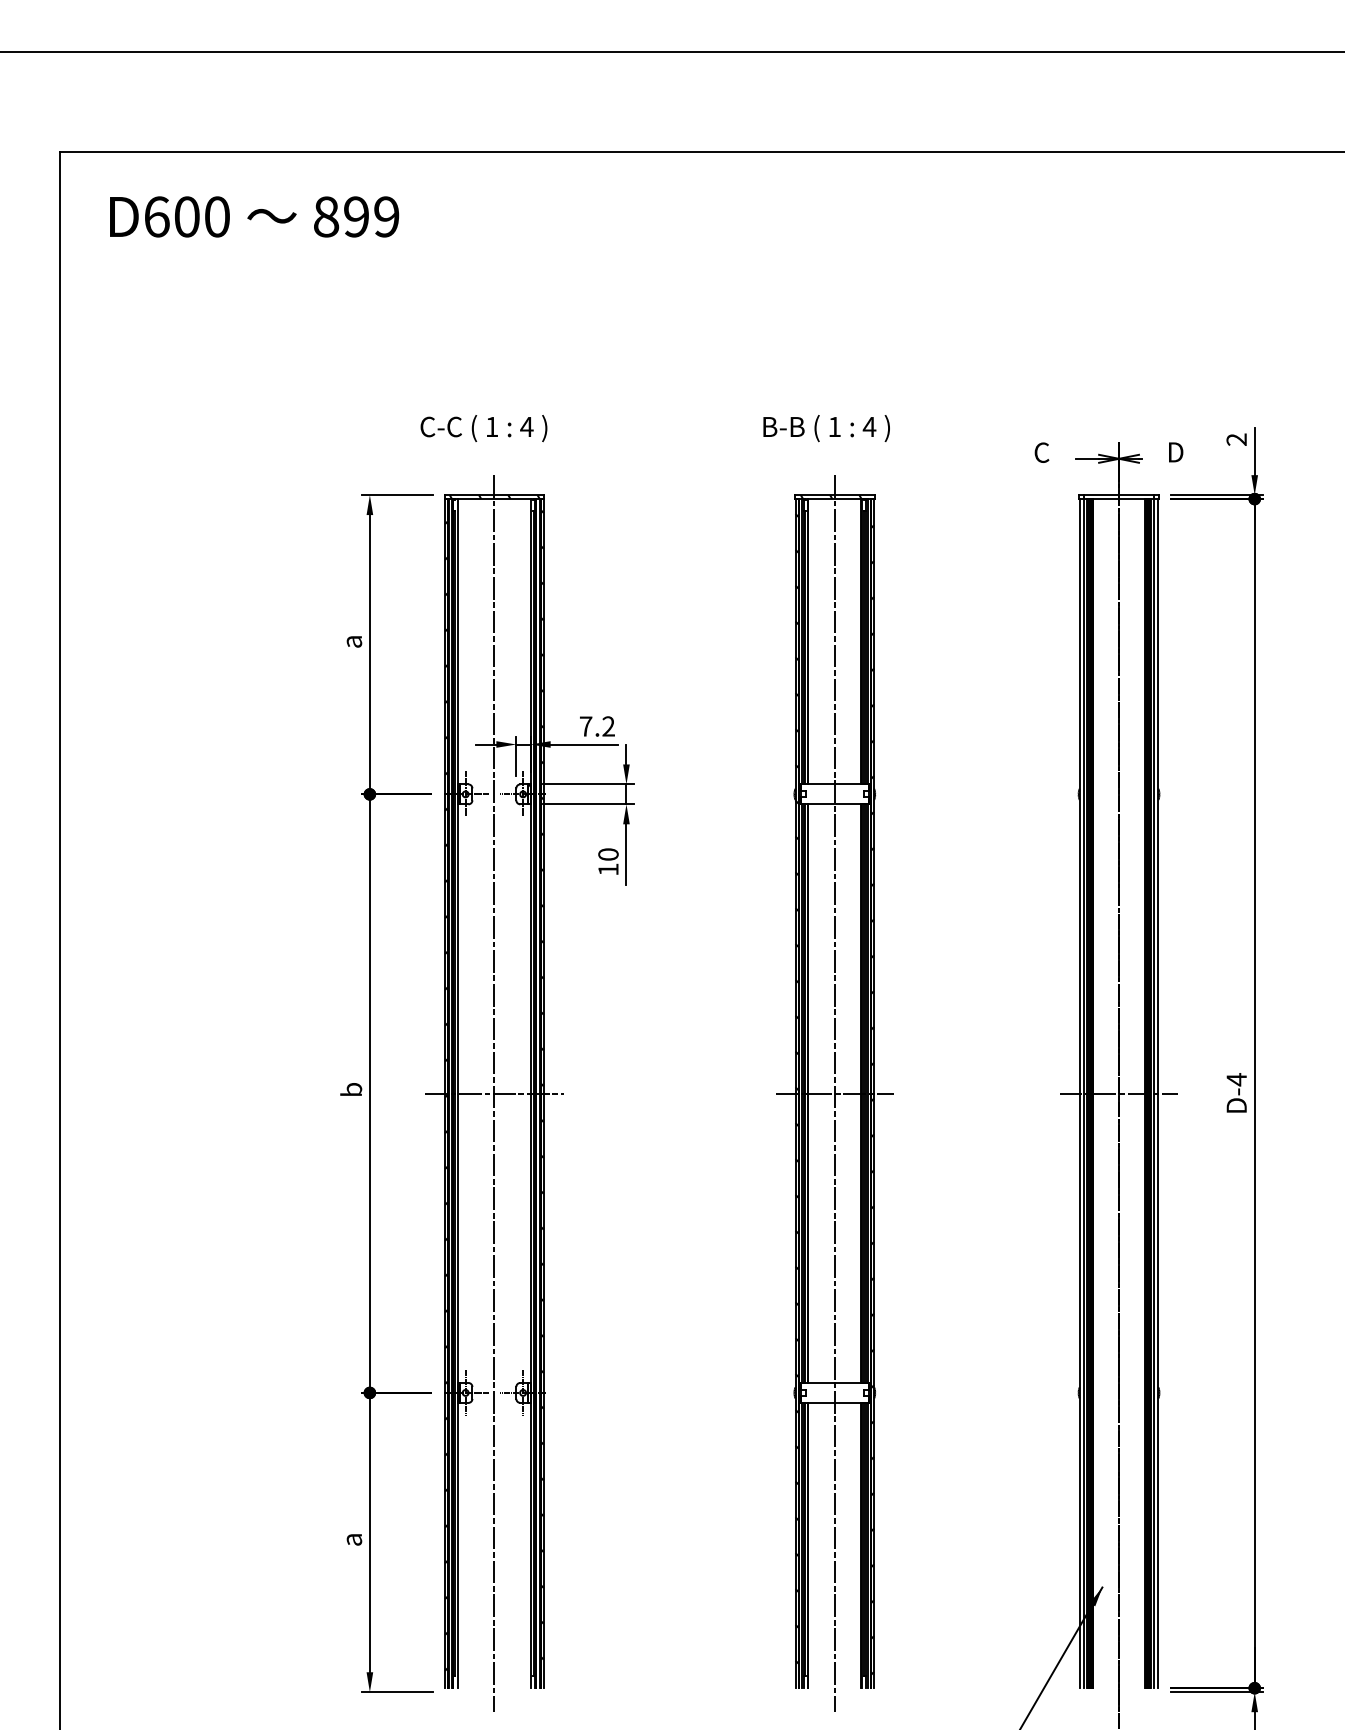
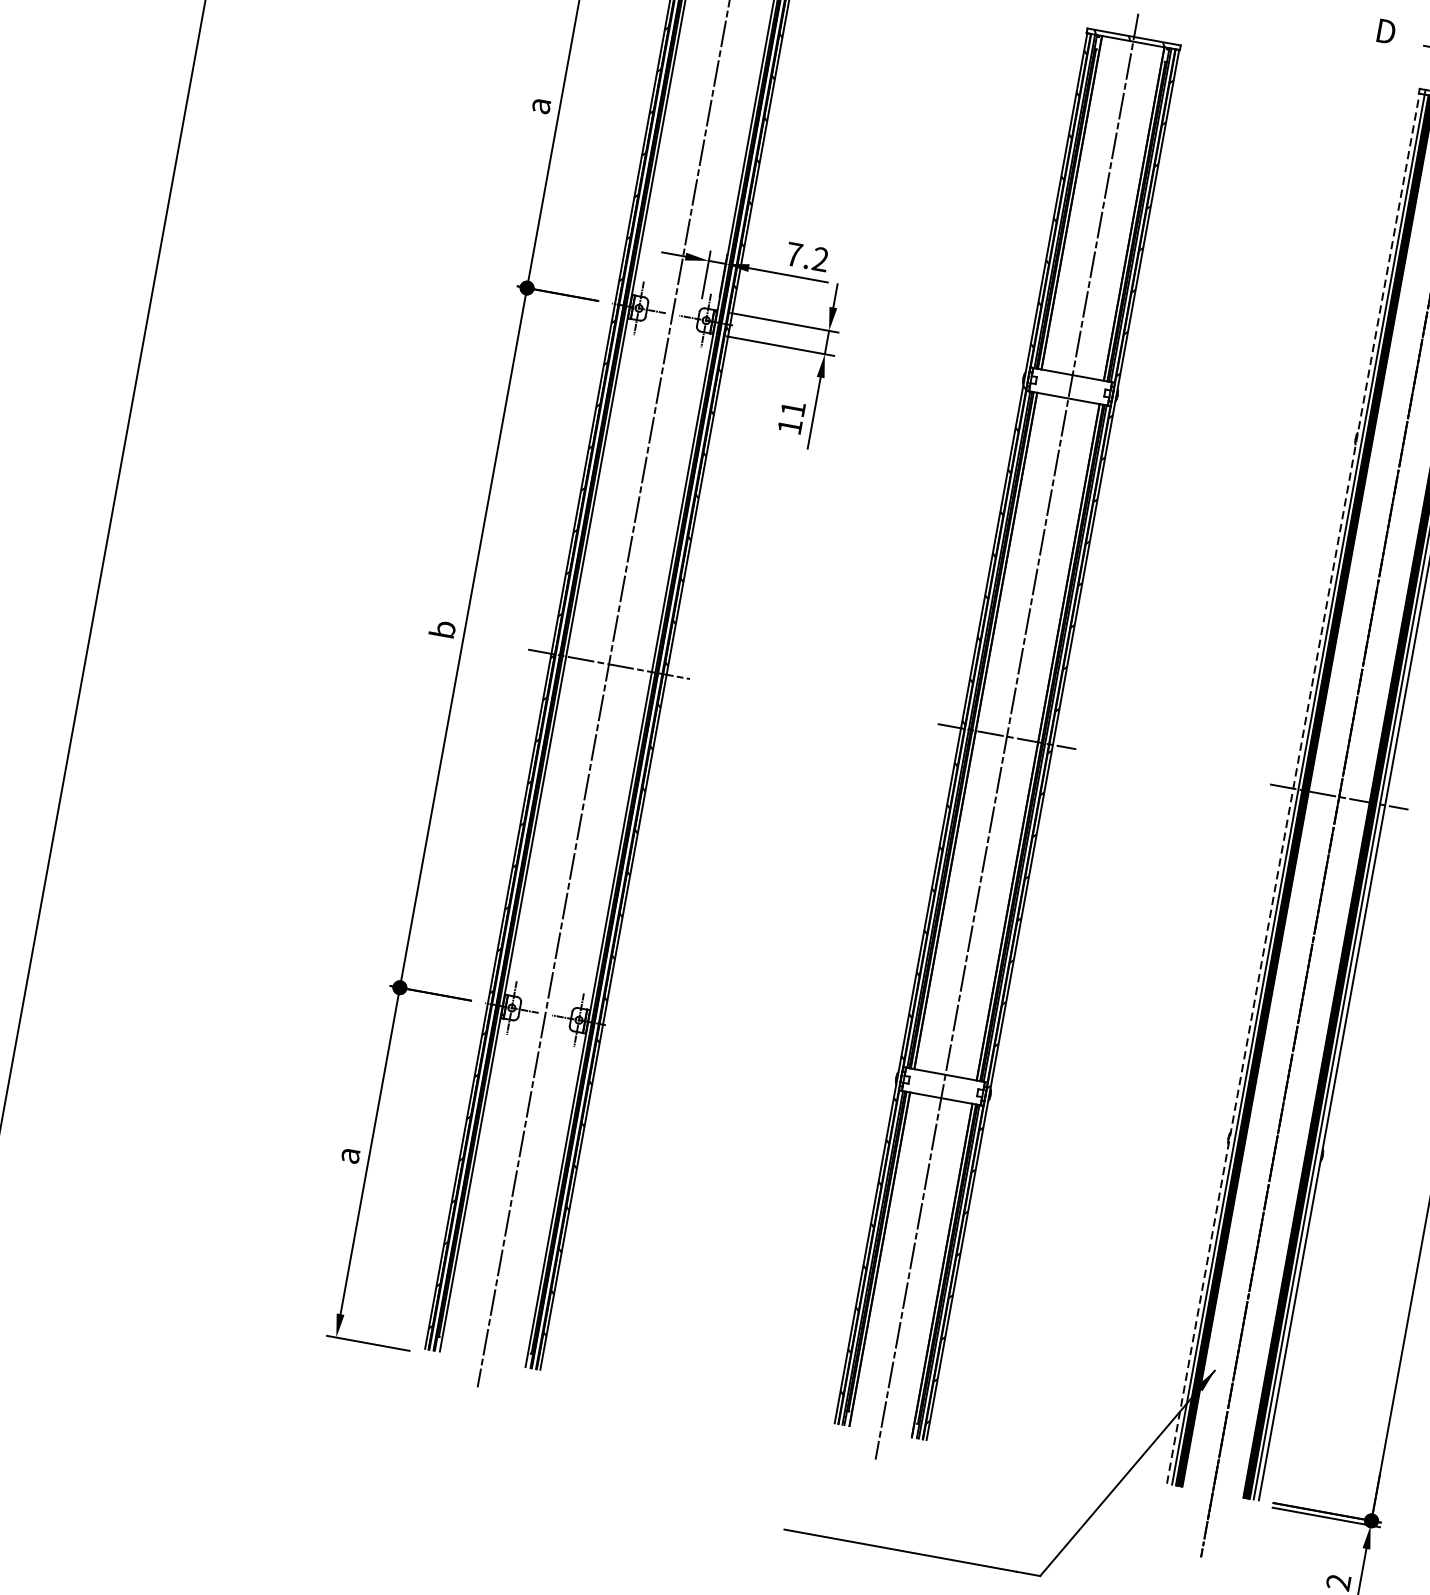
text: (1042, 452) -> (1385, 31), C -> D
text: (608, 854) -> (793, 409), 10 -> 11
line: (1079, 1093) -> (1293, 788), solid -> dashed

